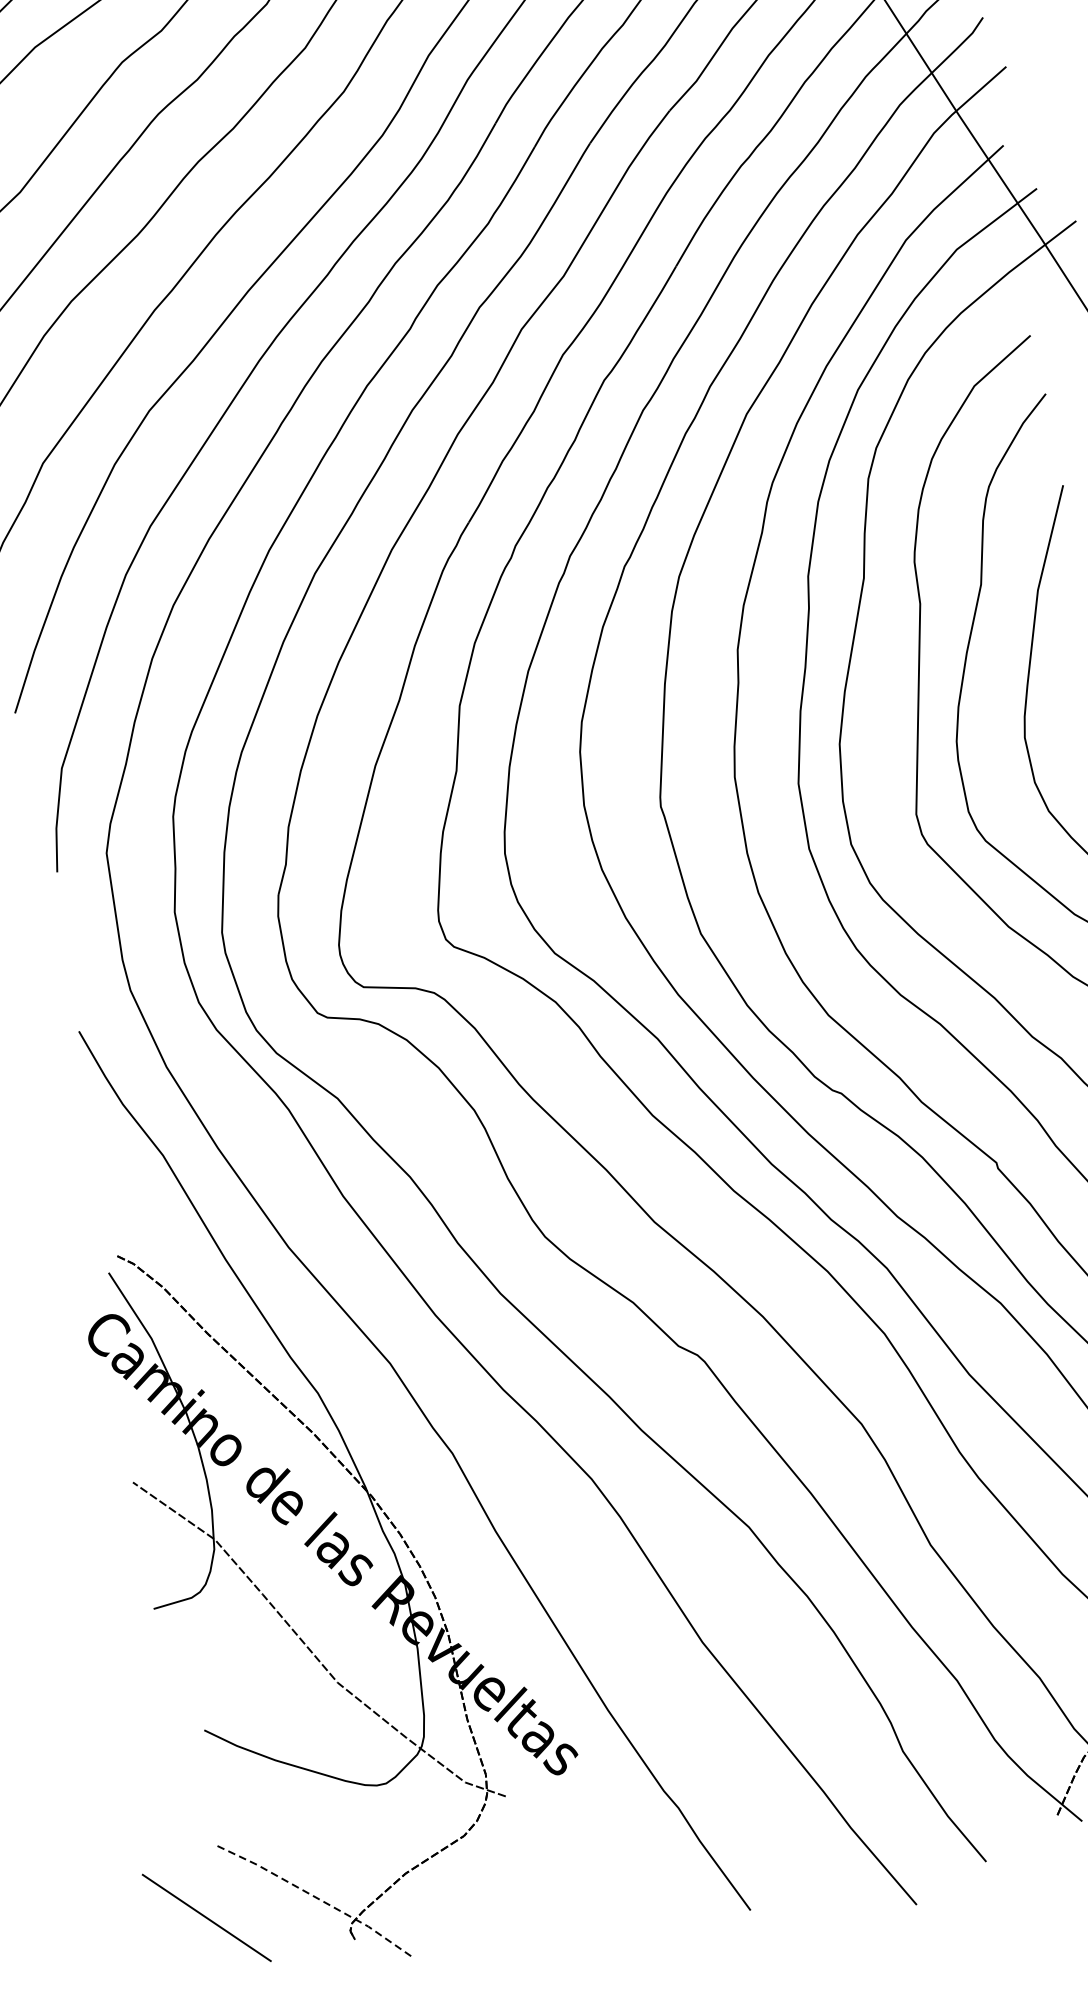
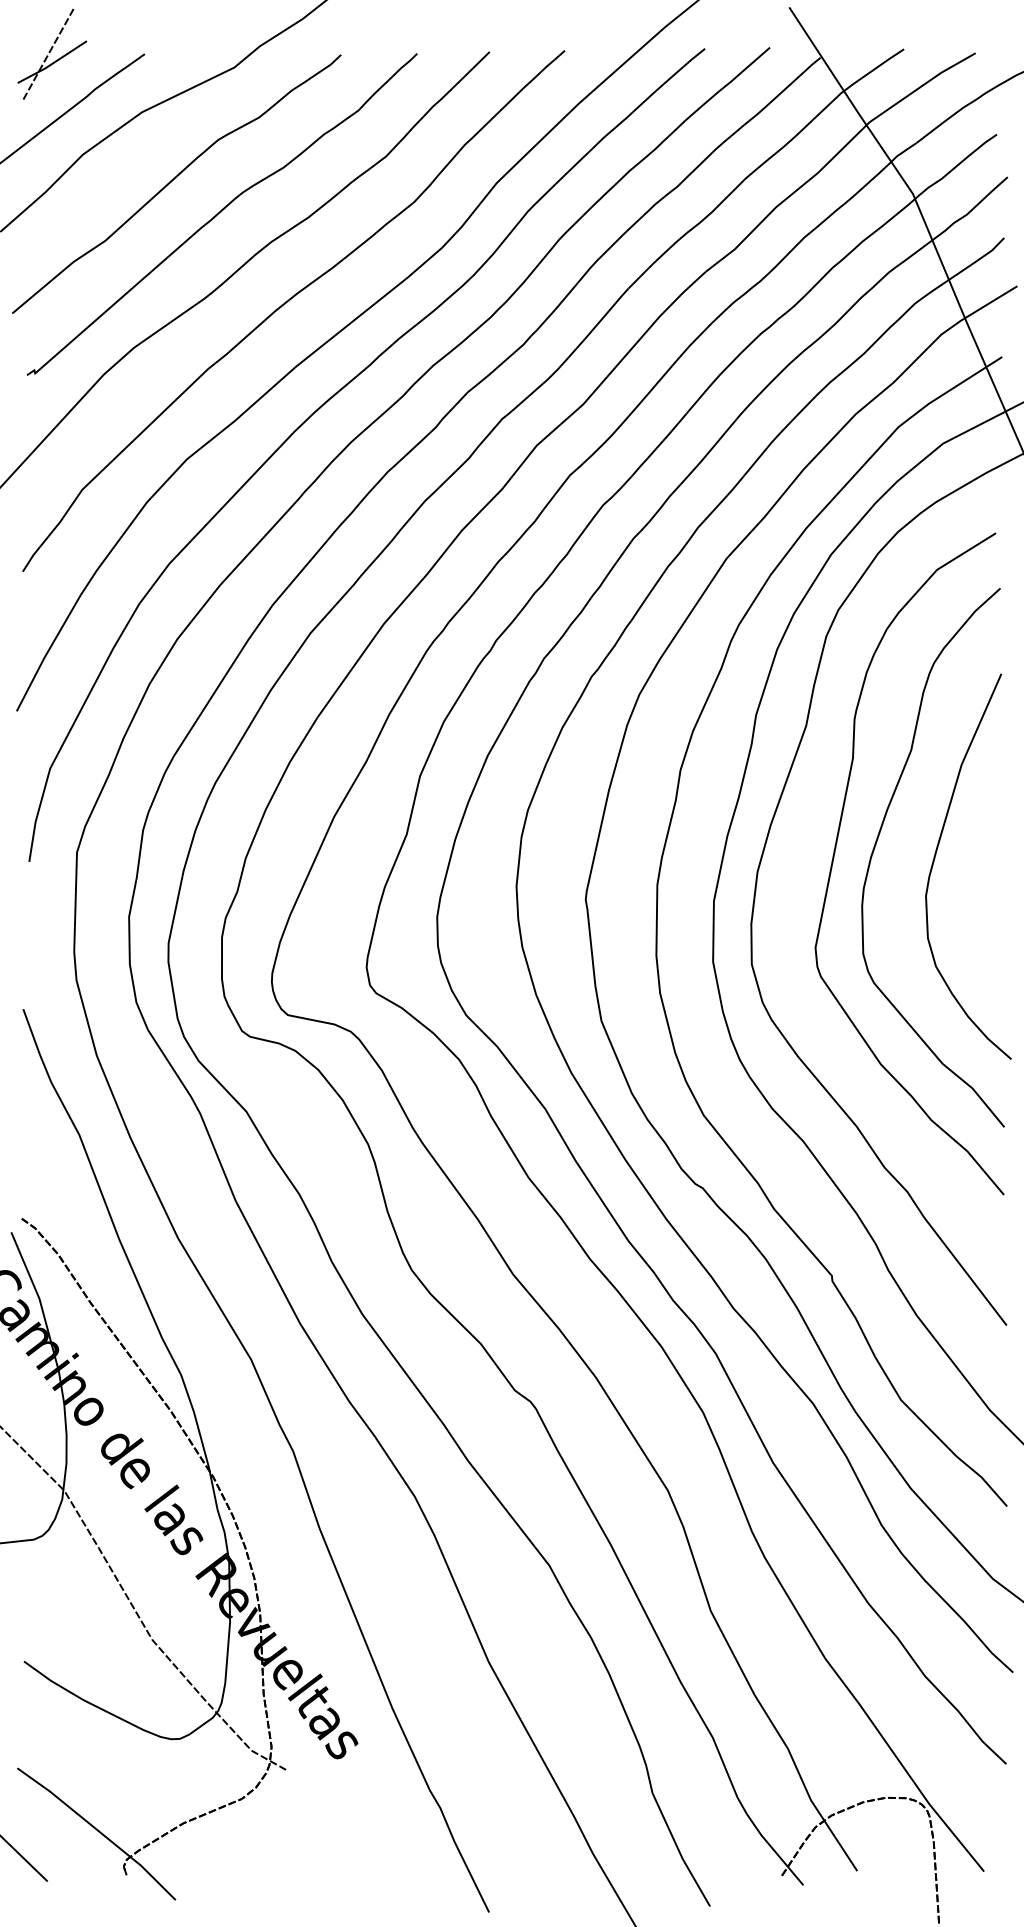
line: (317, 1898) -> (99, 1831), dashed -> solid

